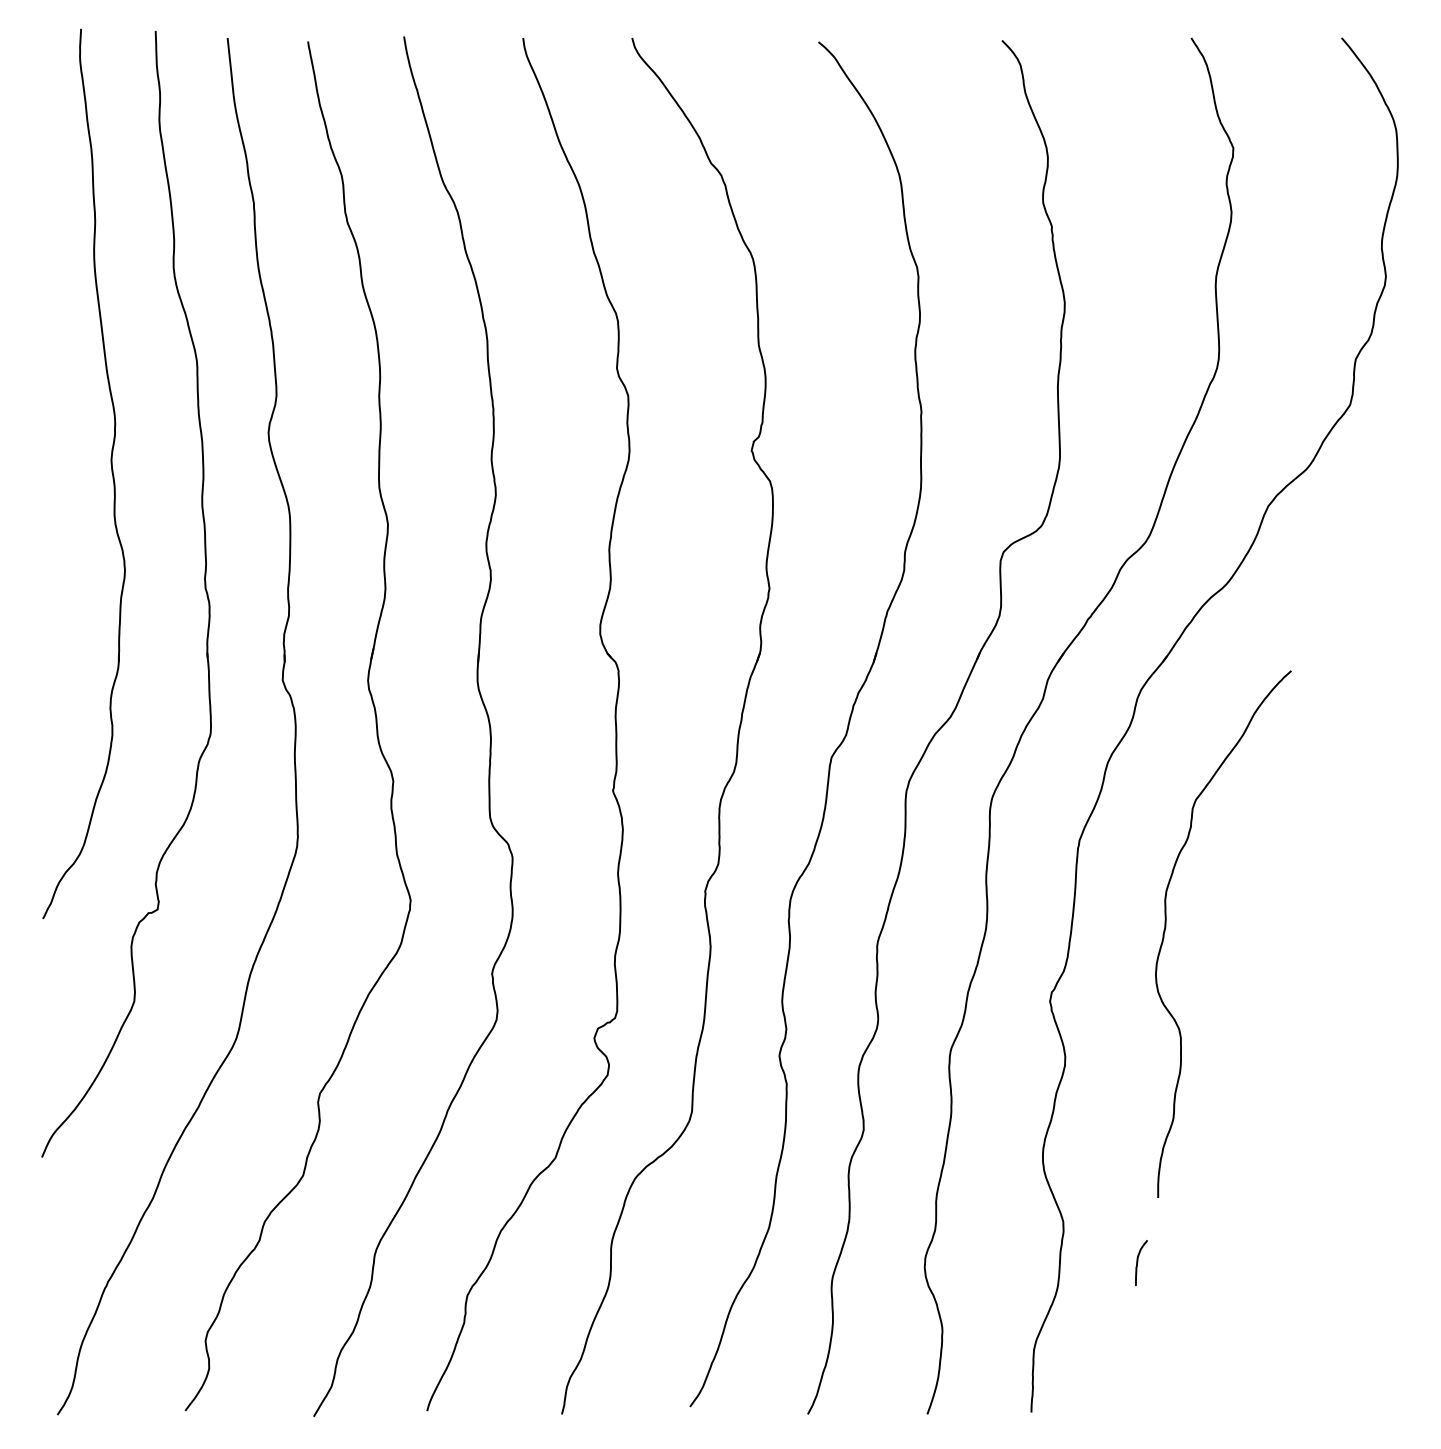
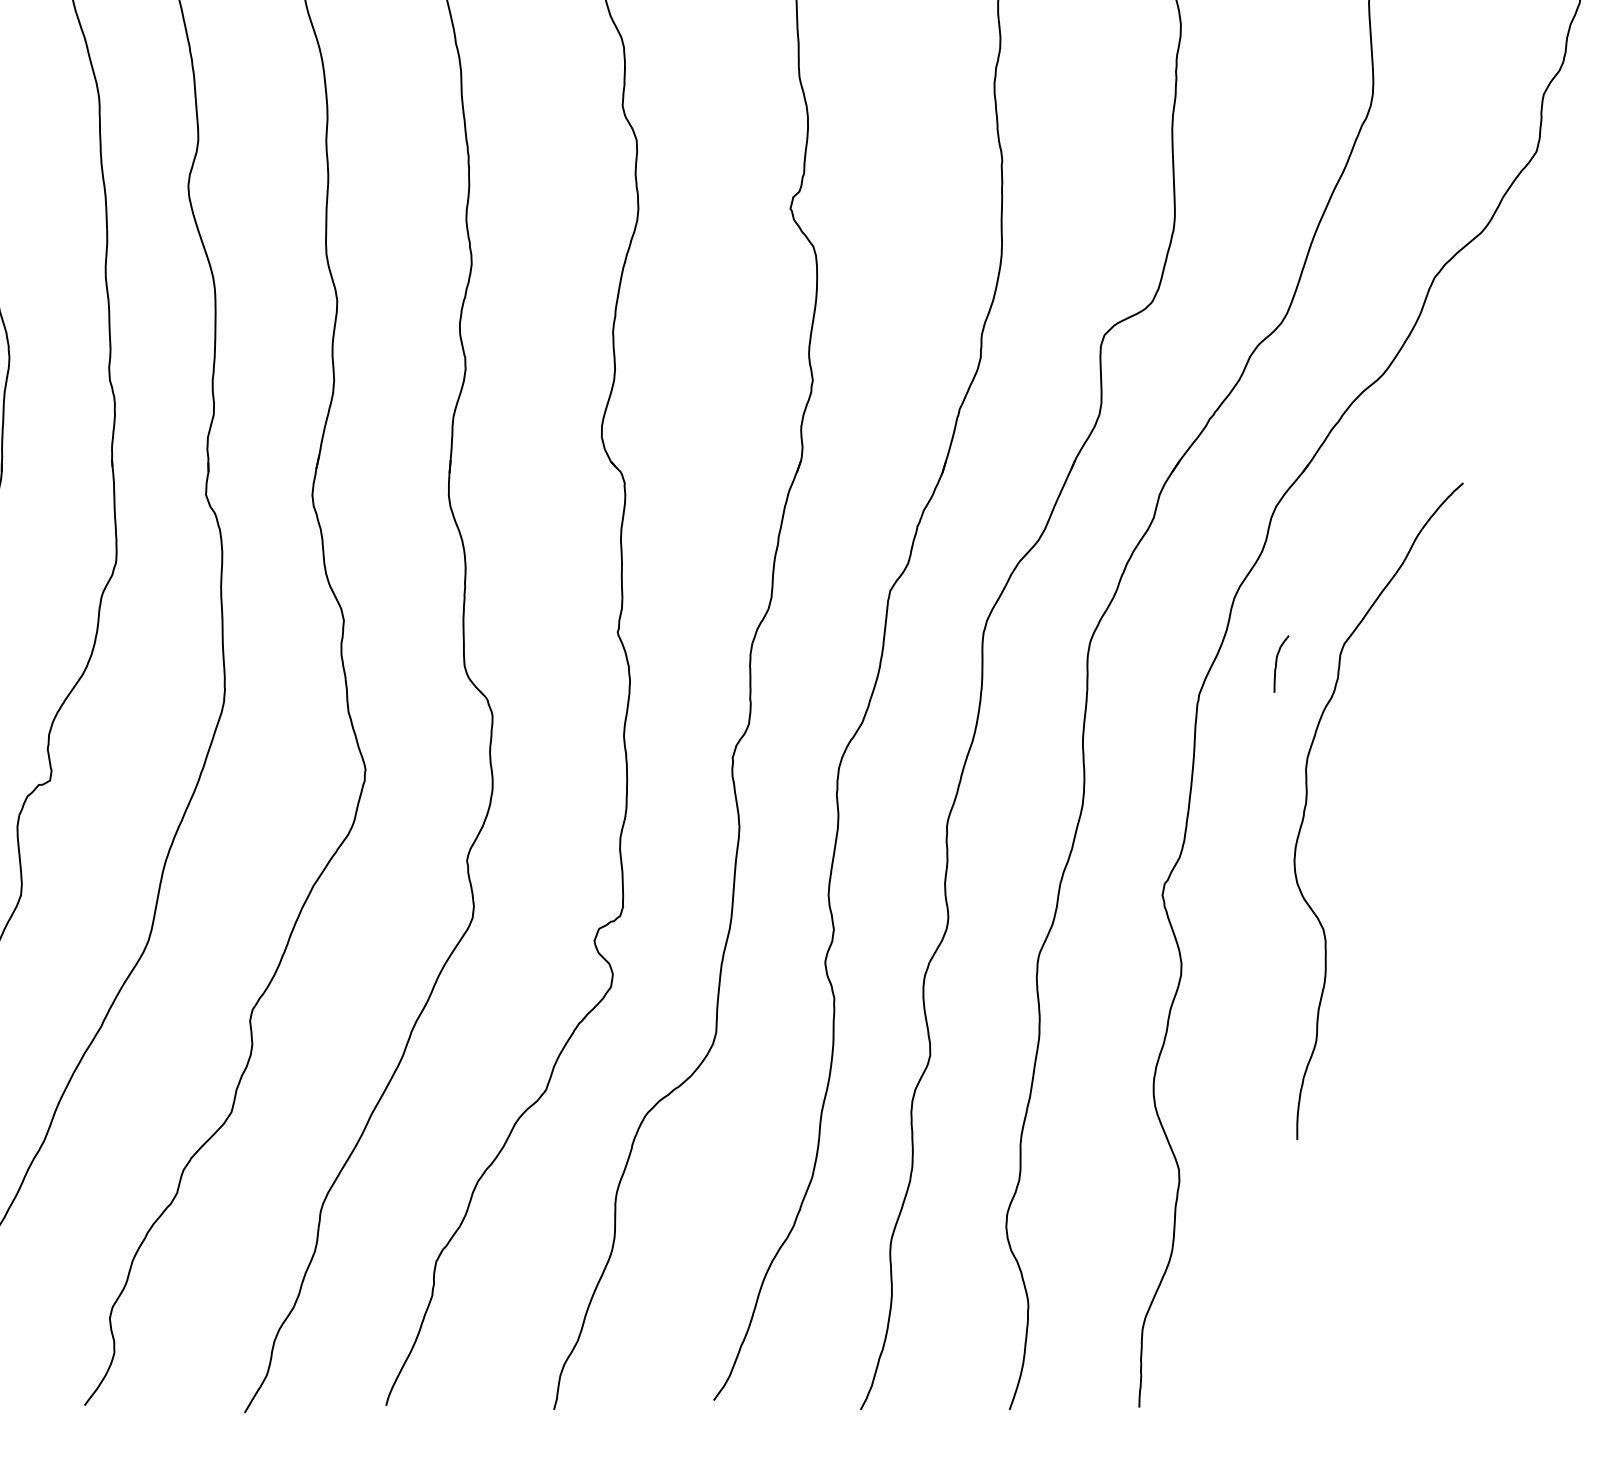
curve: (1138, 1262) -> (1277, 663), moved

